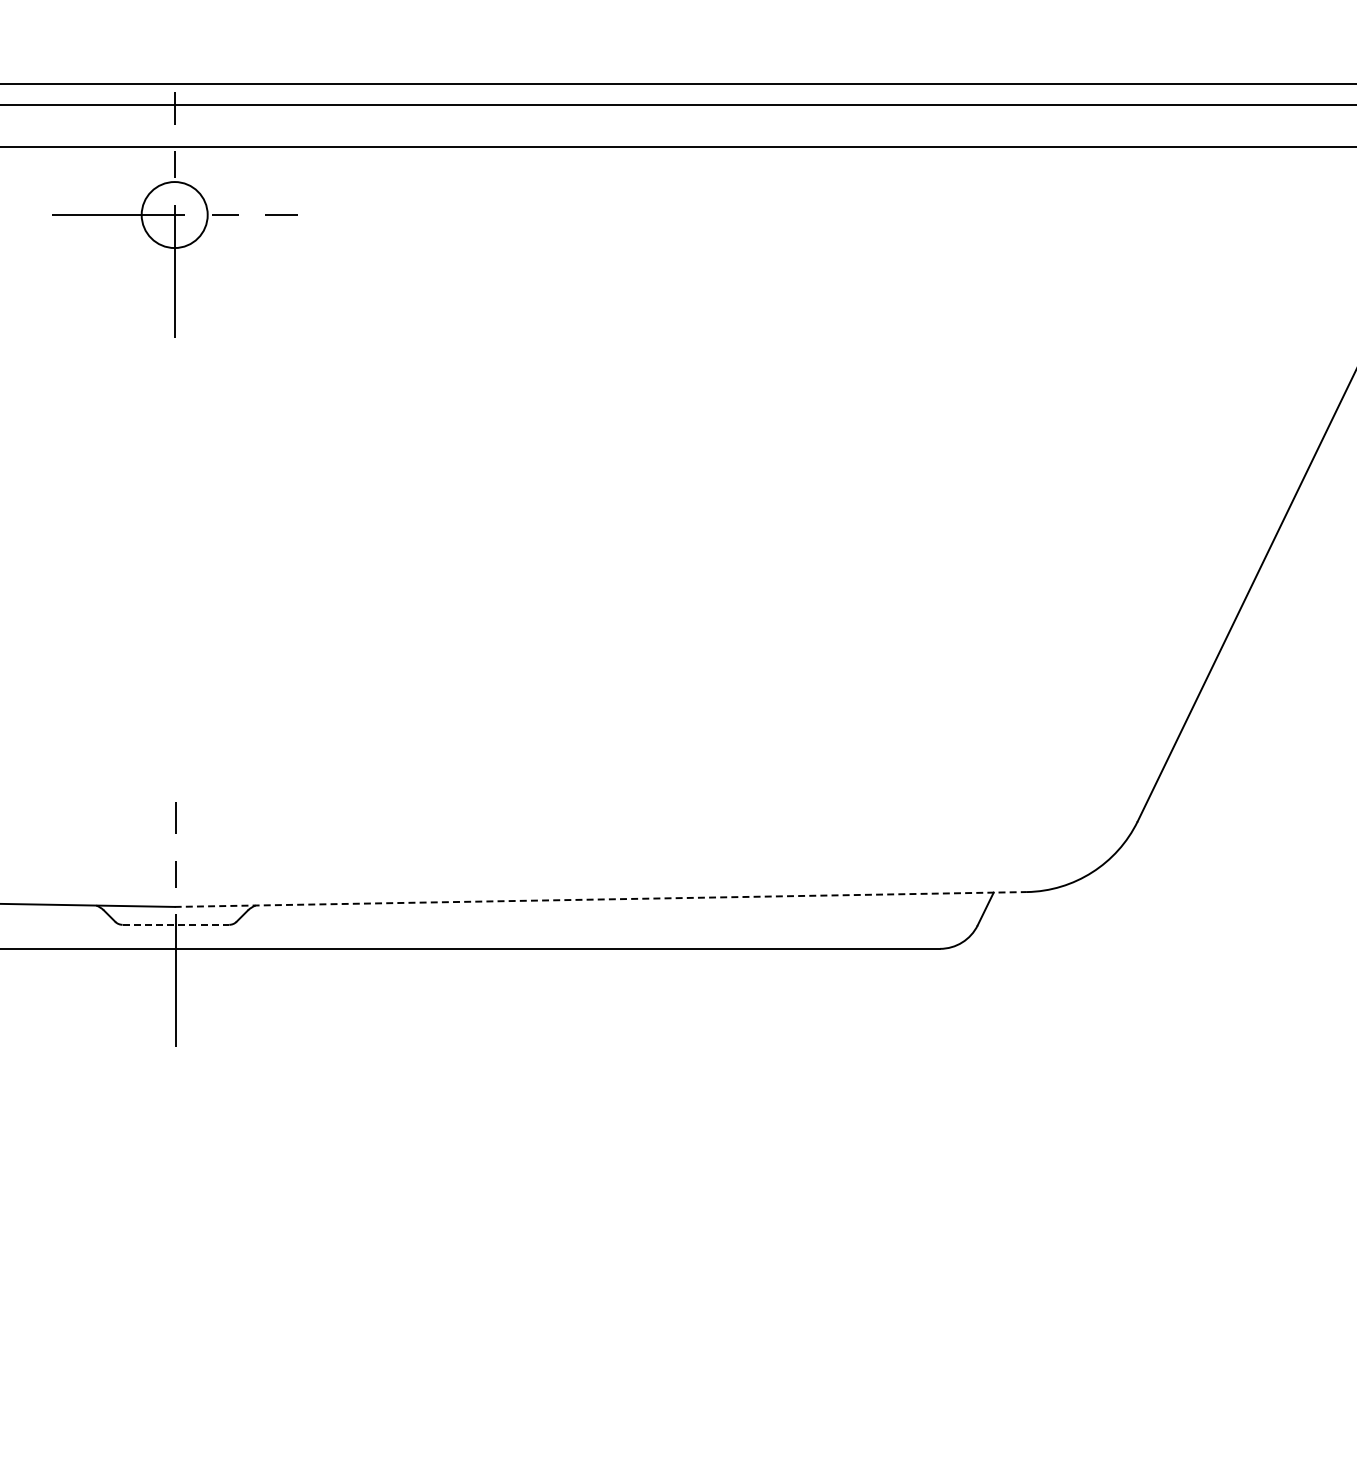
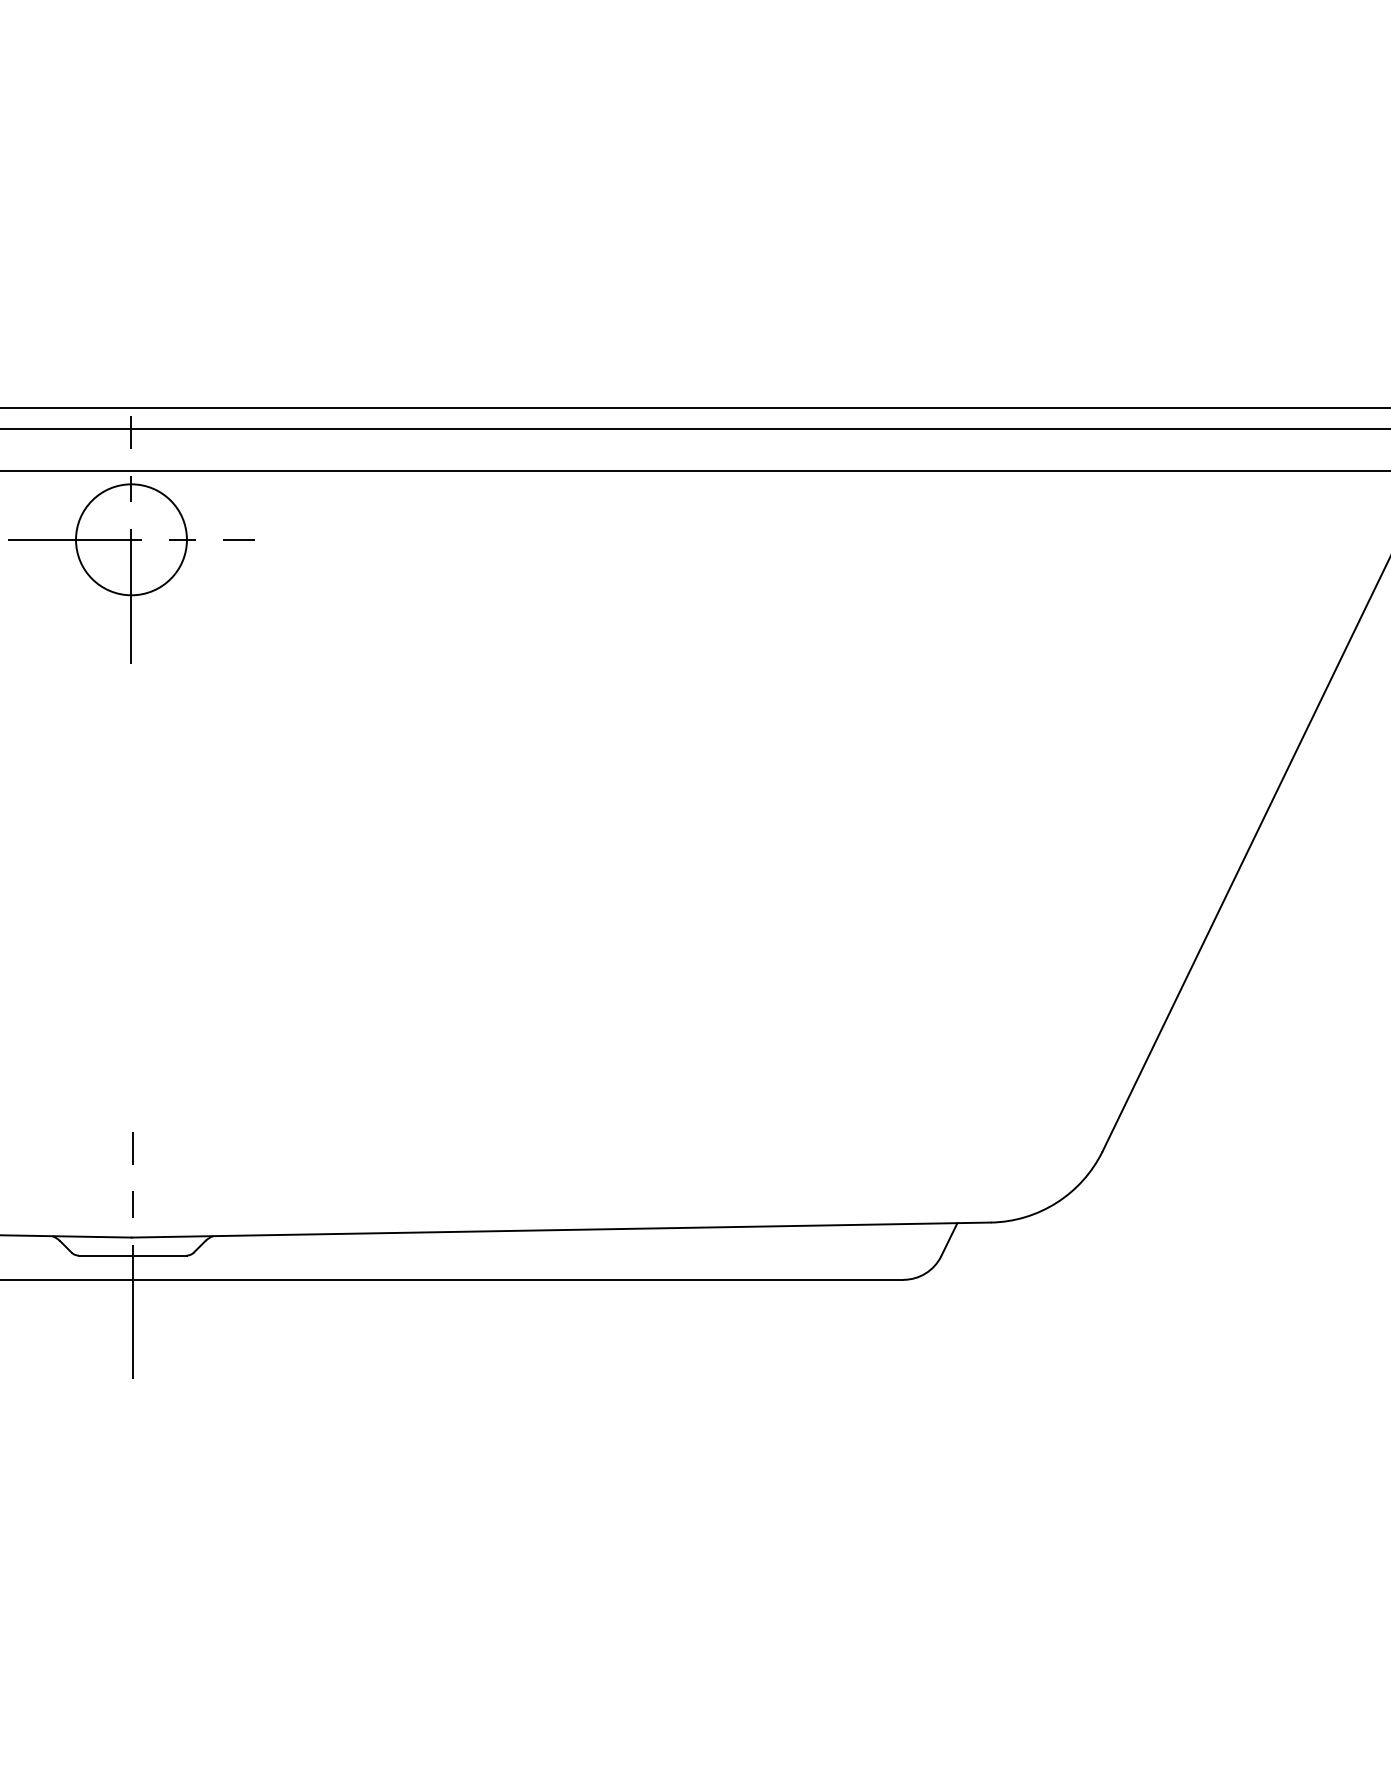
circle: (174, 214) -> (131, 539), size x1.67
line: (601, 899) -> (561, 1230), dashed -> solid
line: (175, 924) -> (132, 1255), dashed -> solid

